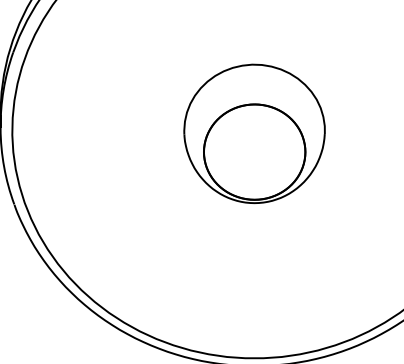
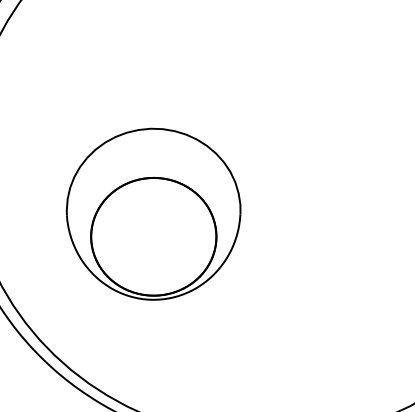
part: (254, 133) -> (153, 213), moved

